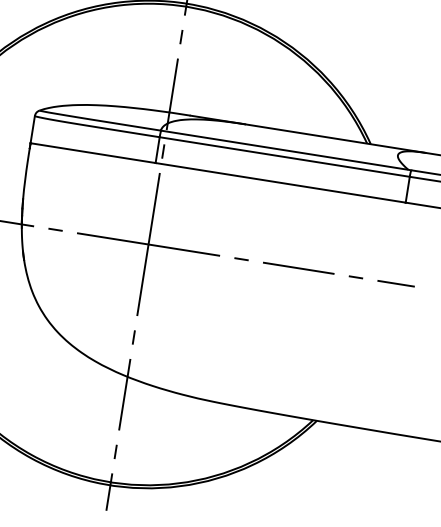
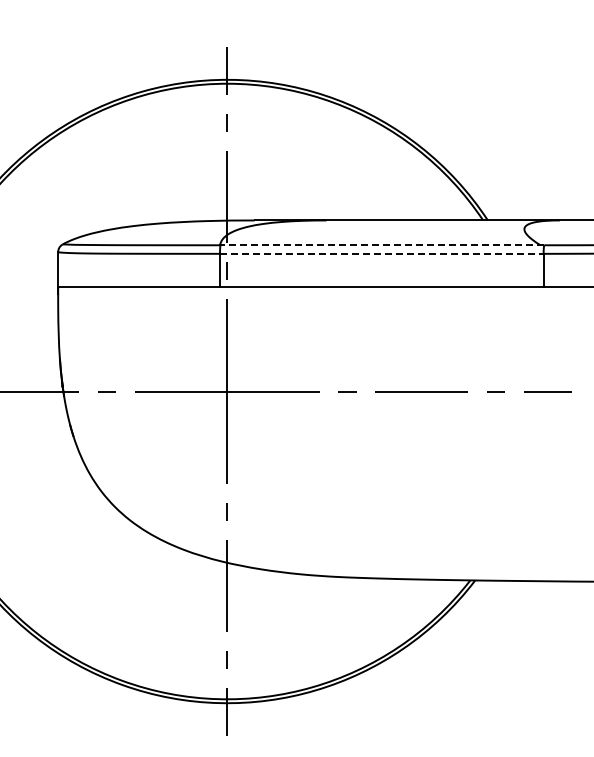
line: (286, 150) -> (382, 245), solid -> dashed
line: (284, 156) -> (381, 253), solid -> dashed

